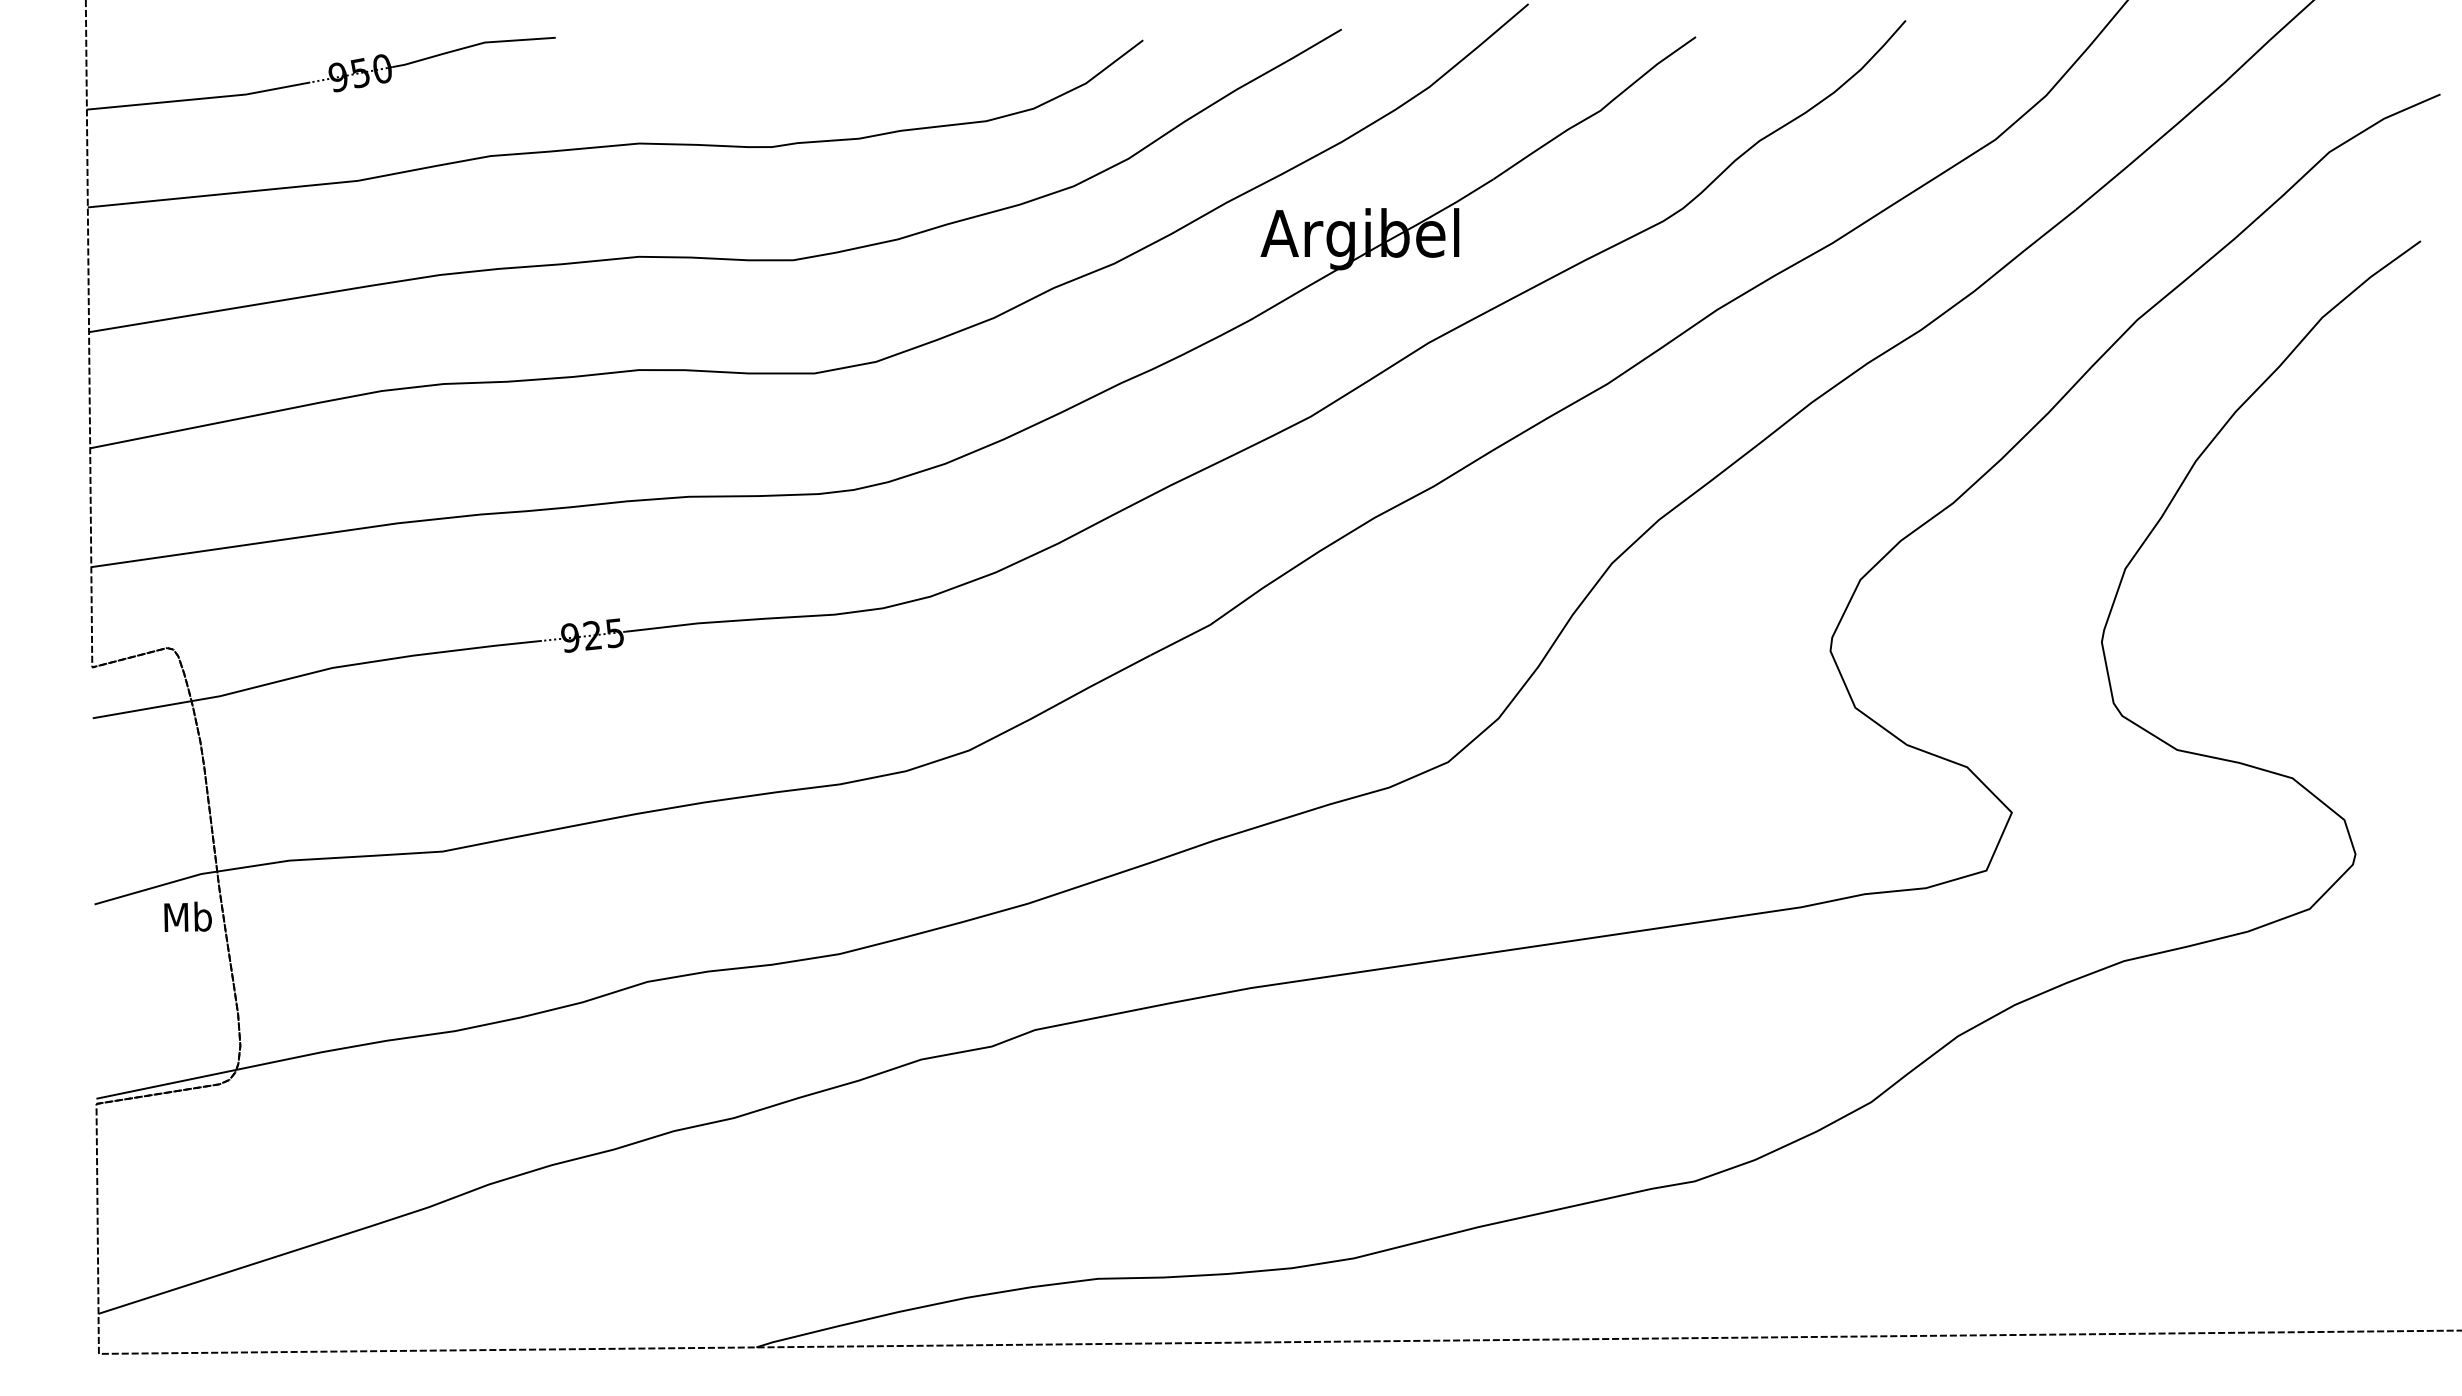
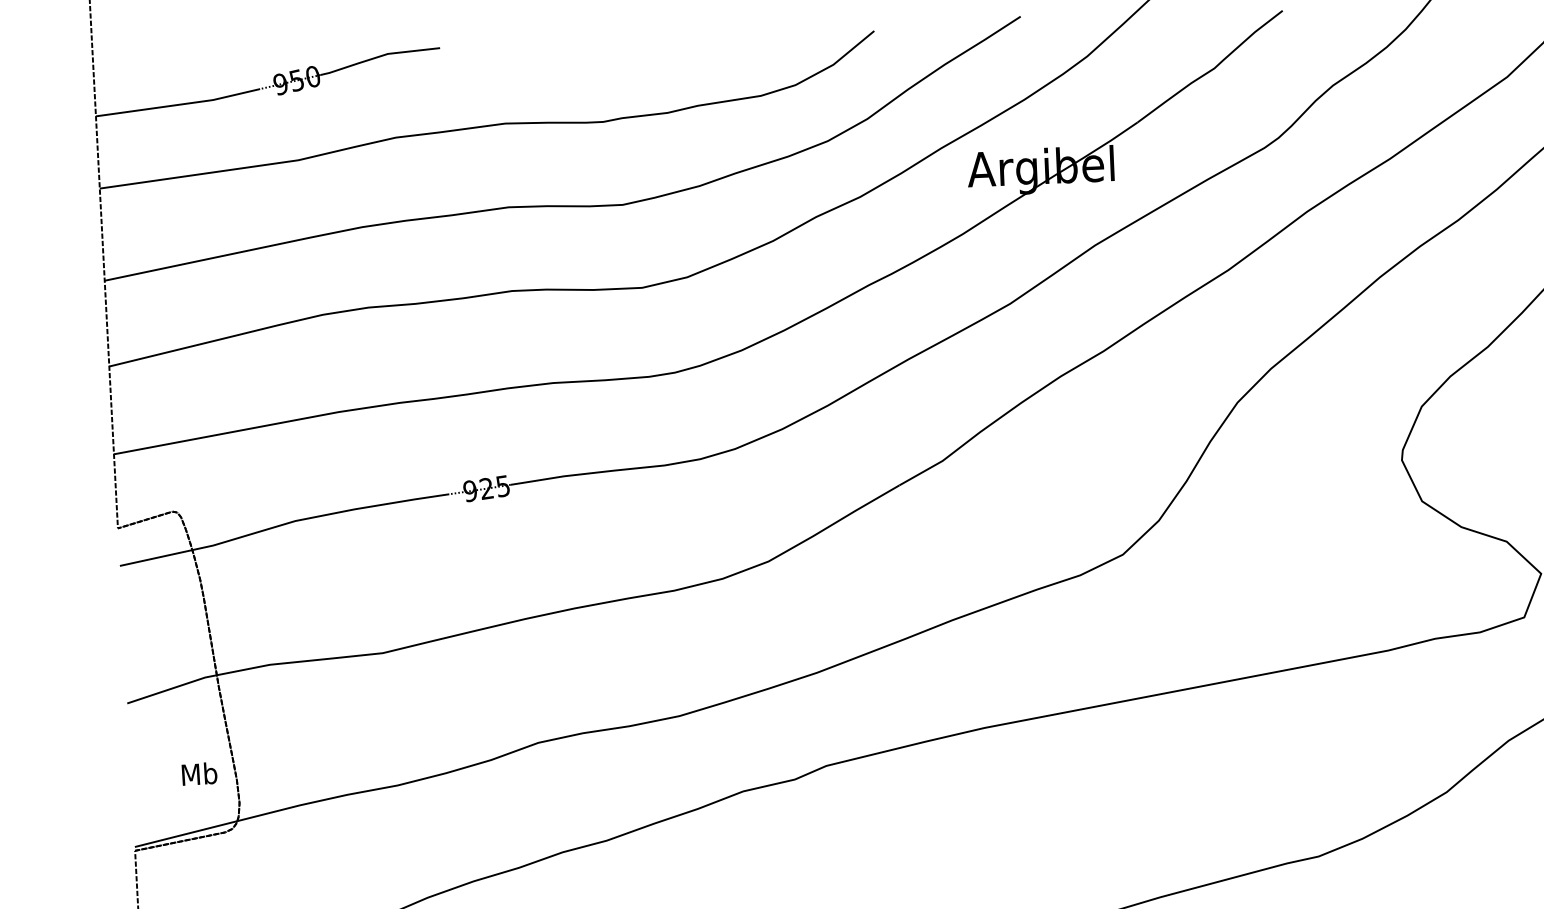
text: (187, 916) -> (199, 773), moved

